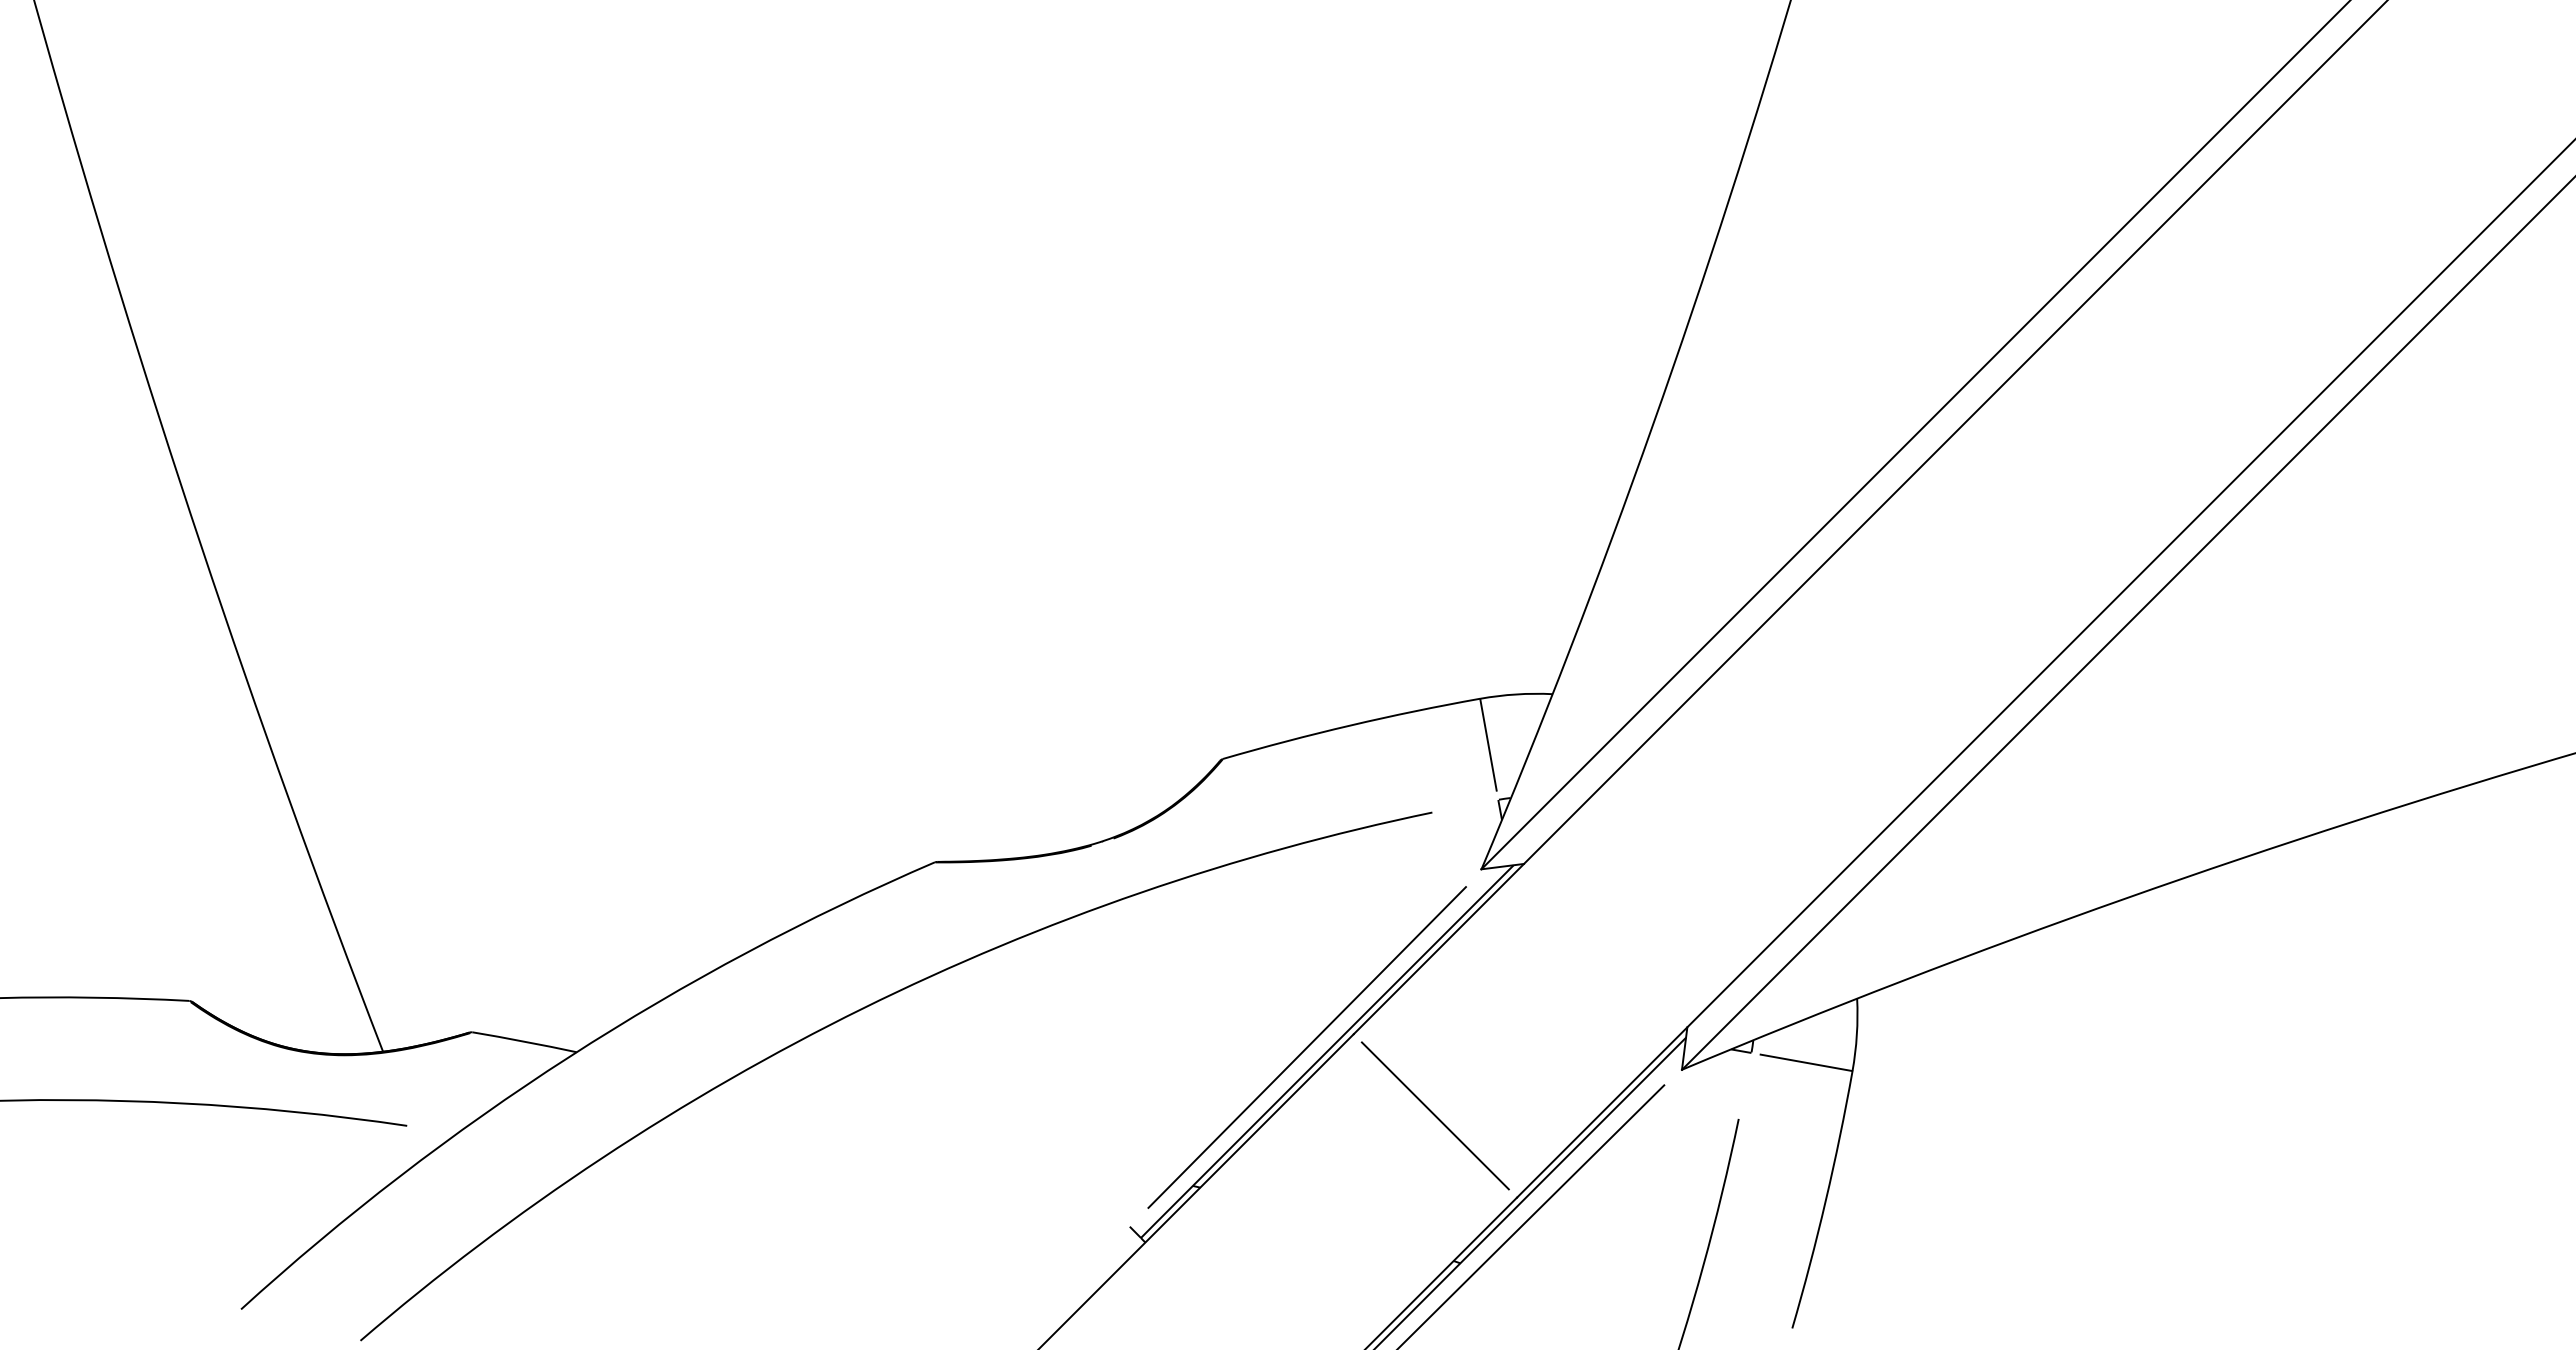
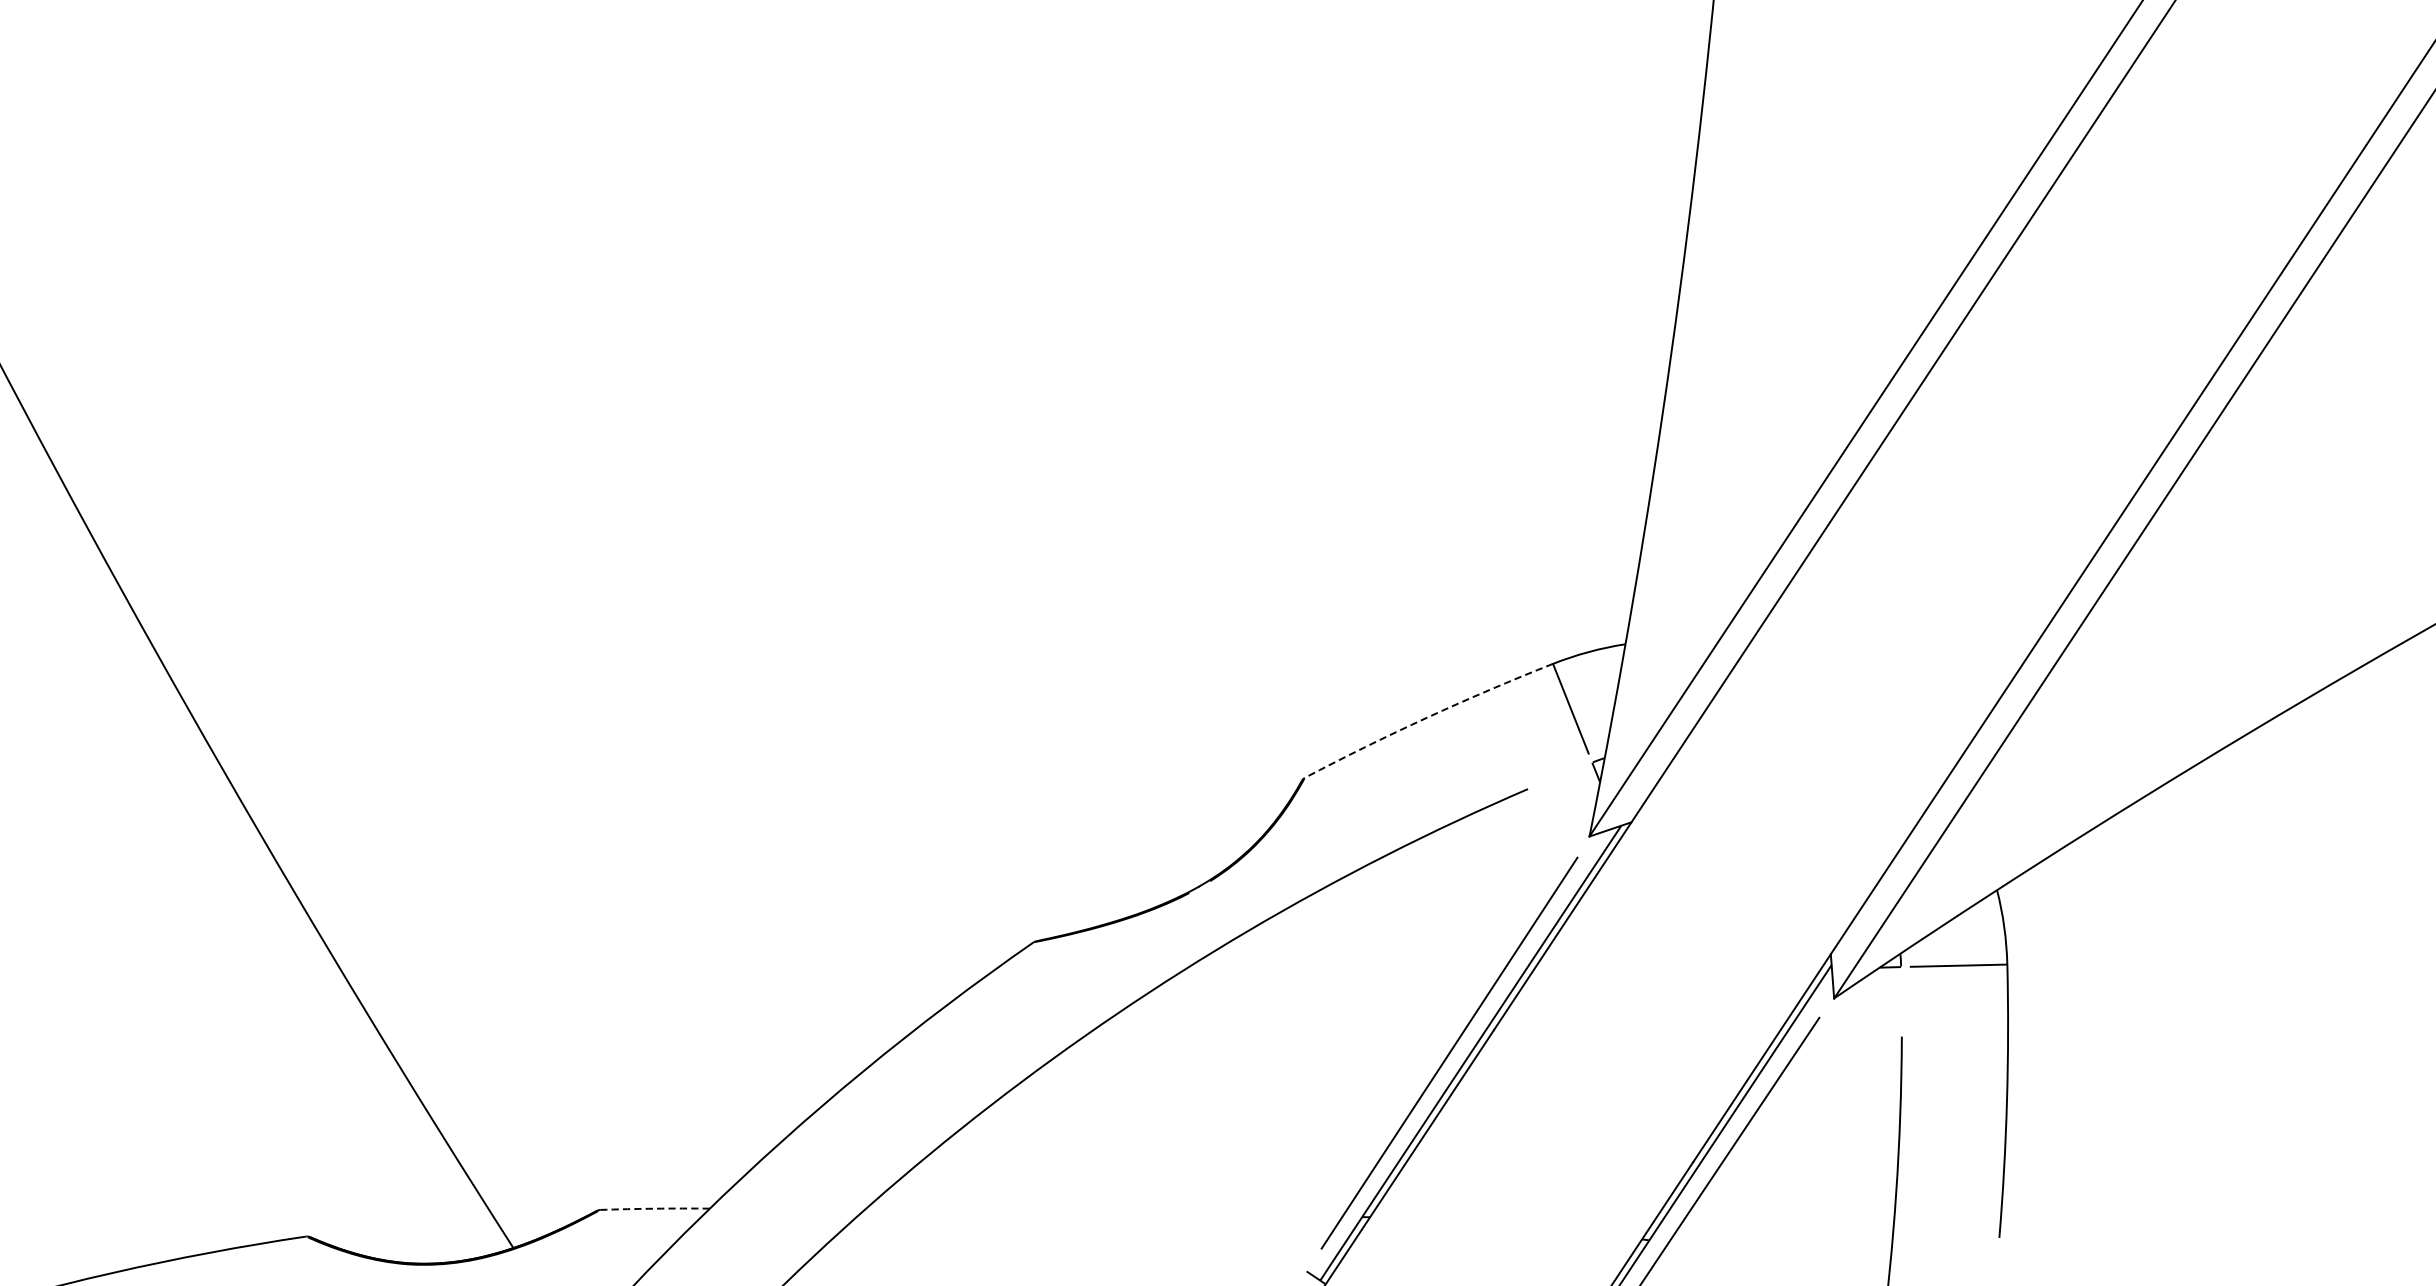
arc: (1350, 725) -> (1427, 717), solid -> dashed
arc: (524, 1041) -> (654, 1208), solid -> dashed
line: (1434, 1115) -> (1592, 1095), removed

